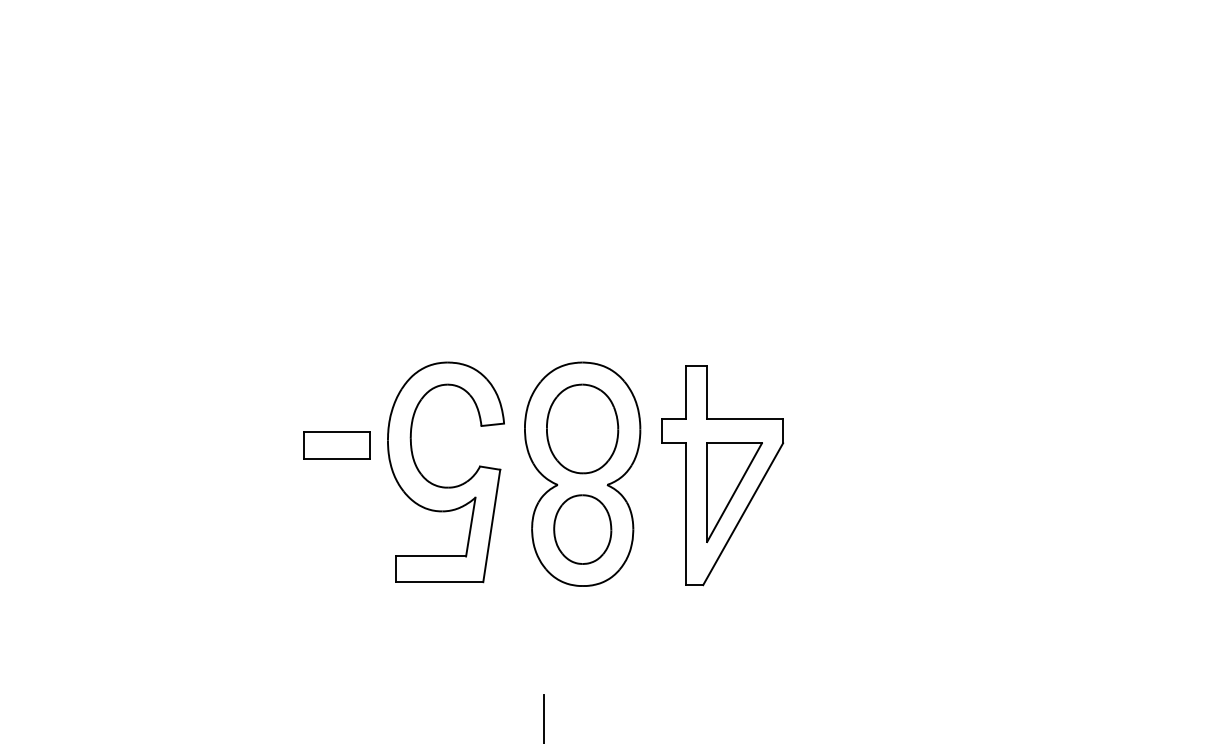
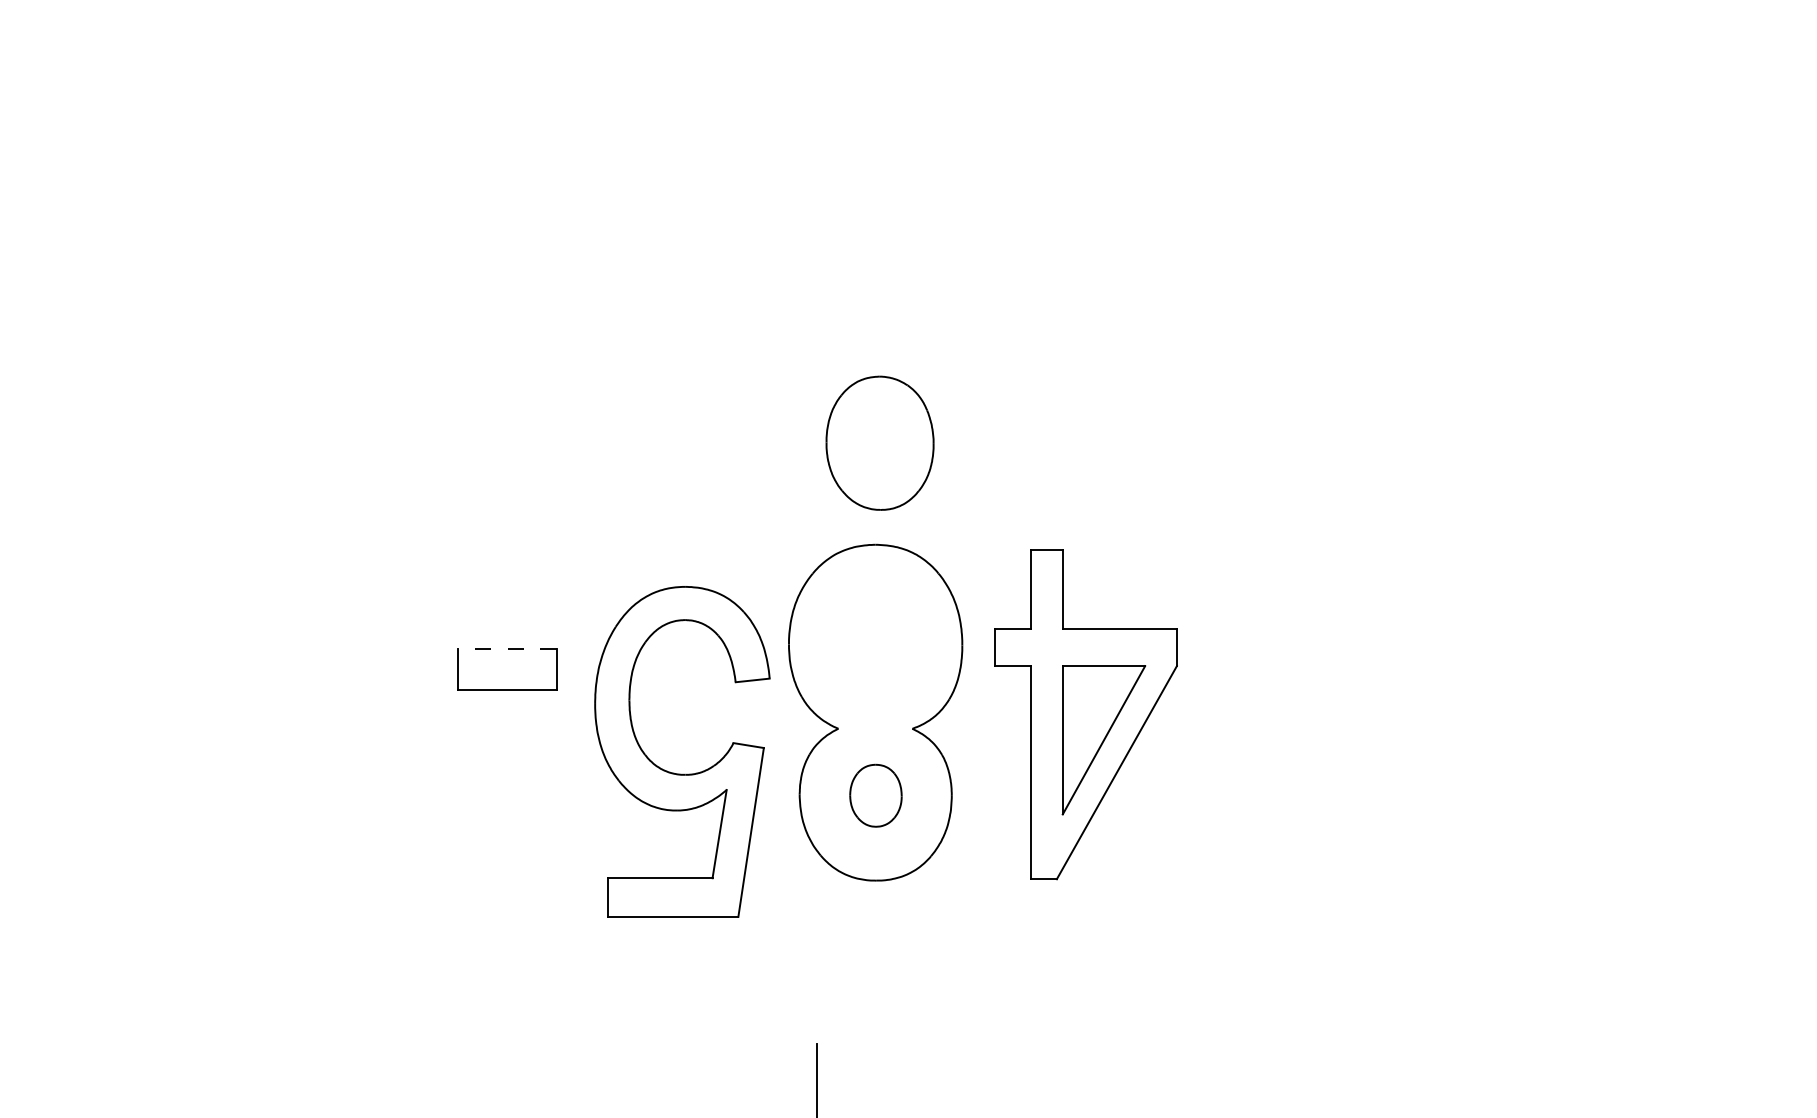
part: (582, 428) -> (879, 442), moved
line: (336, 432) -> (505, 649), solid -> dashed
part: (445, 486) -> (681, 773), moved
part: (582, 529) -> (875, 795), size x0.6

